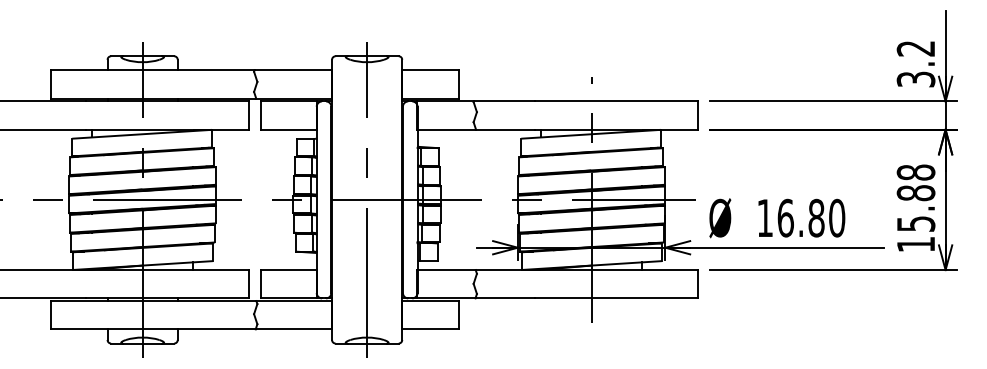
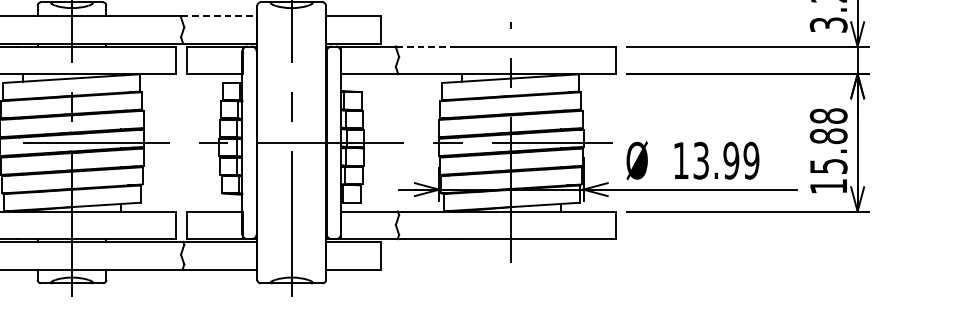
line: (293, 70) -> (219, 16), solid -> dashed
line: (504, 101) -> (426, 46), solid -> dashed
text: (811, 217) -> (726, 160), 16.80 -> 13.99

